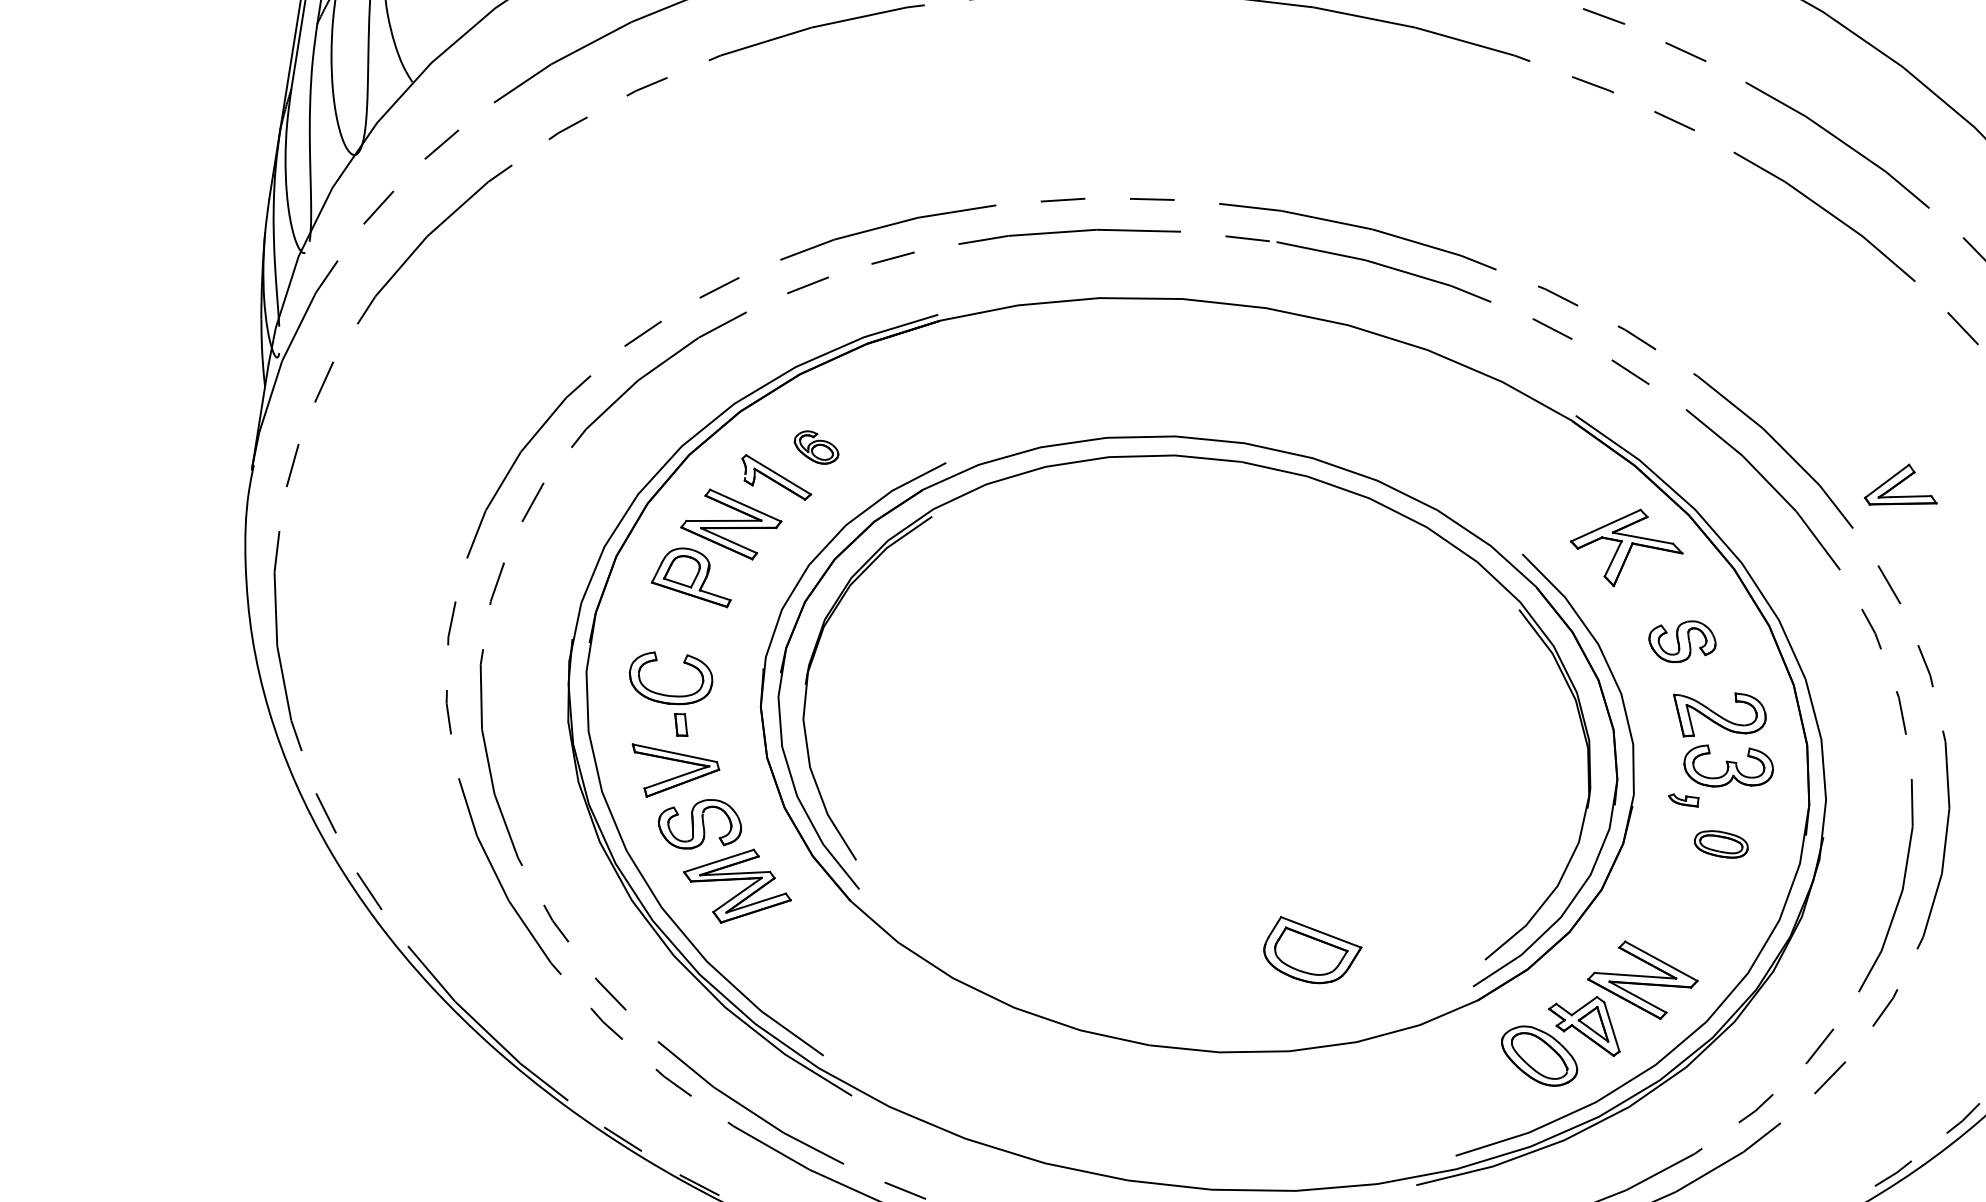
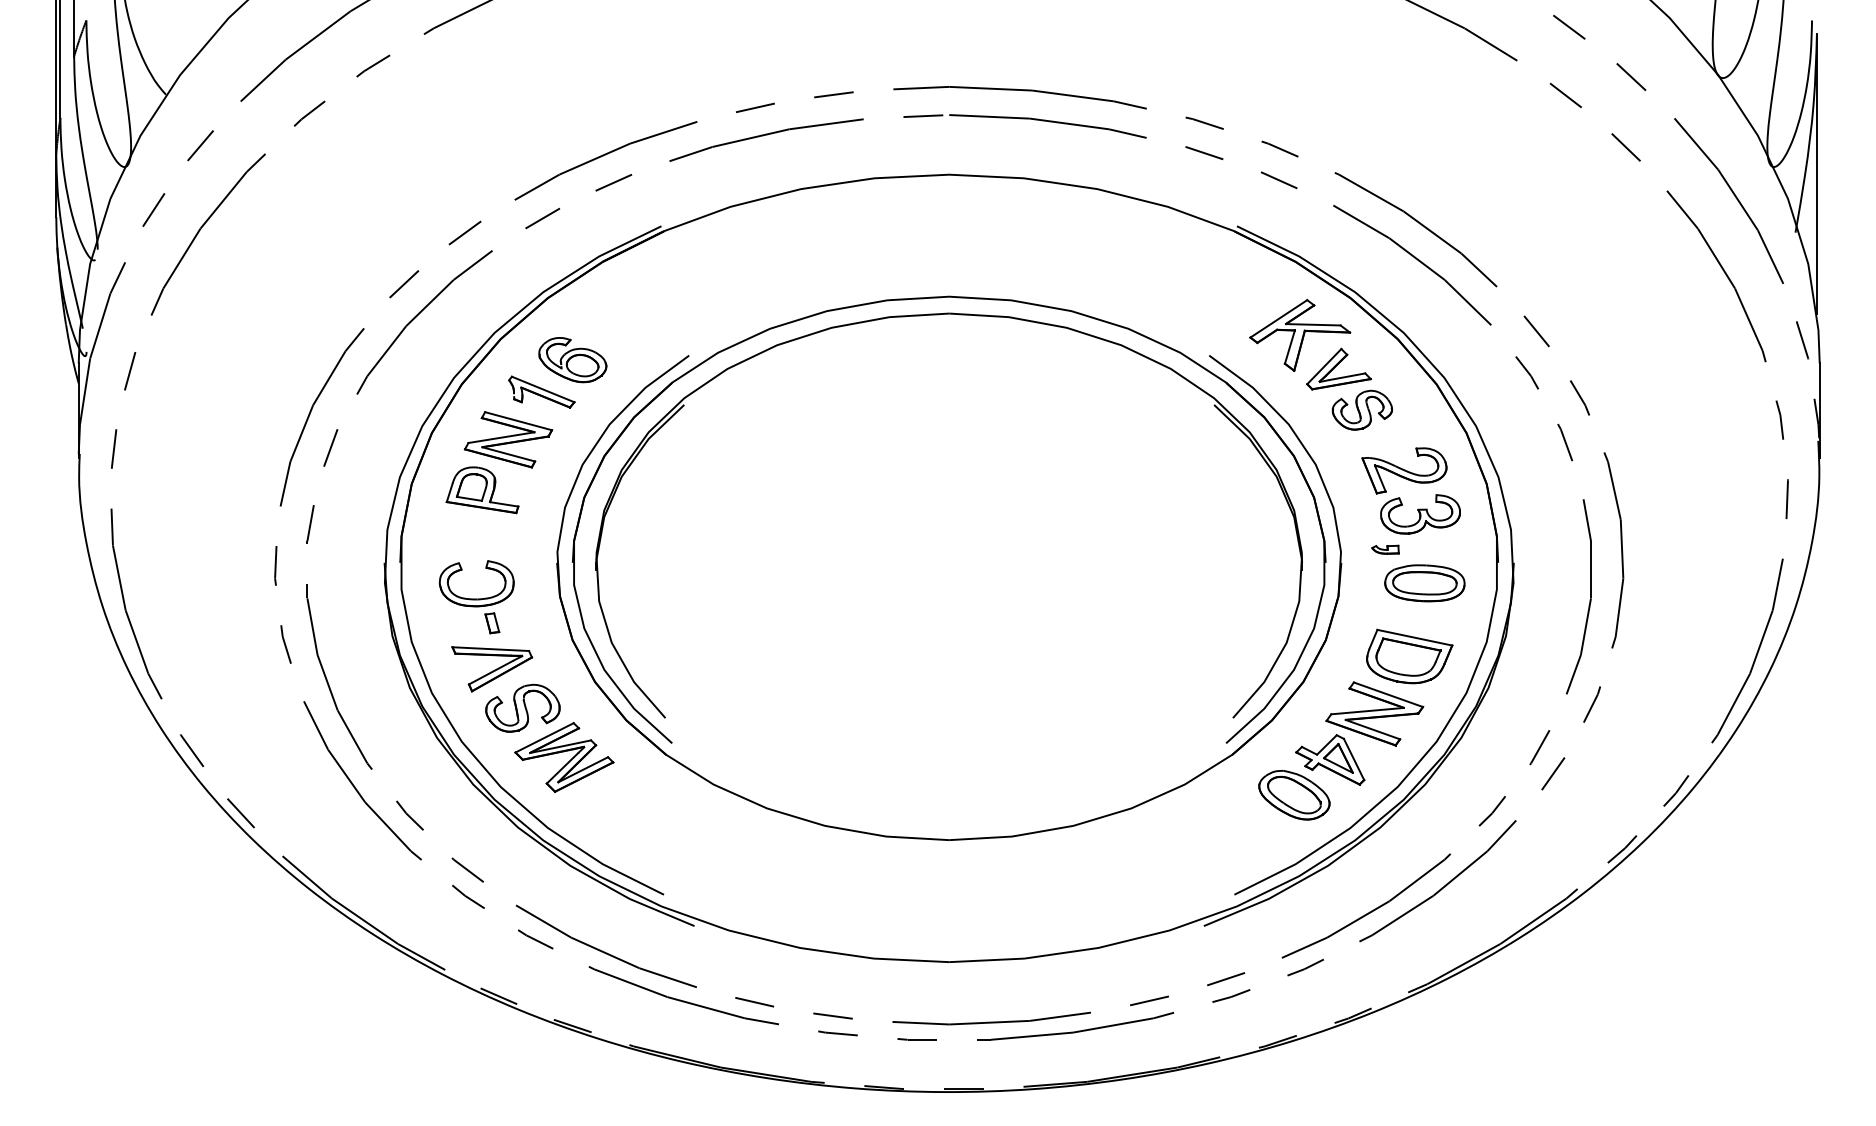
part: (816, 447) -> (572, 360), size x1.67
part: (1902, 485) -> (1338, 368), moved
part: (1720, 844) -> (1424, 583), size x1.67
part: (1311, 952) -> (1409, 656), moved

